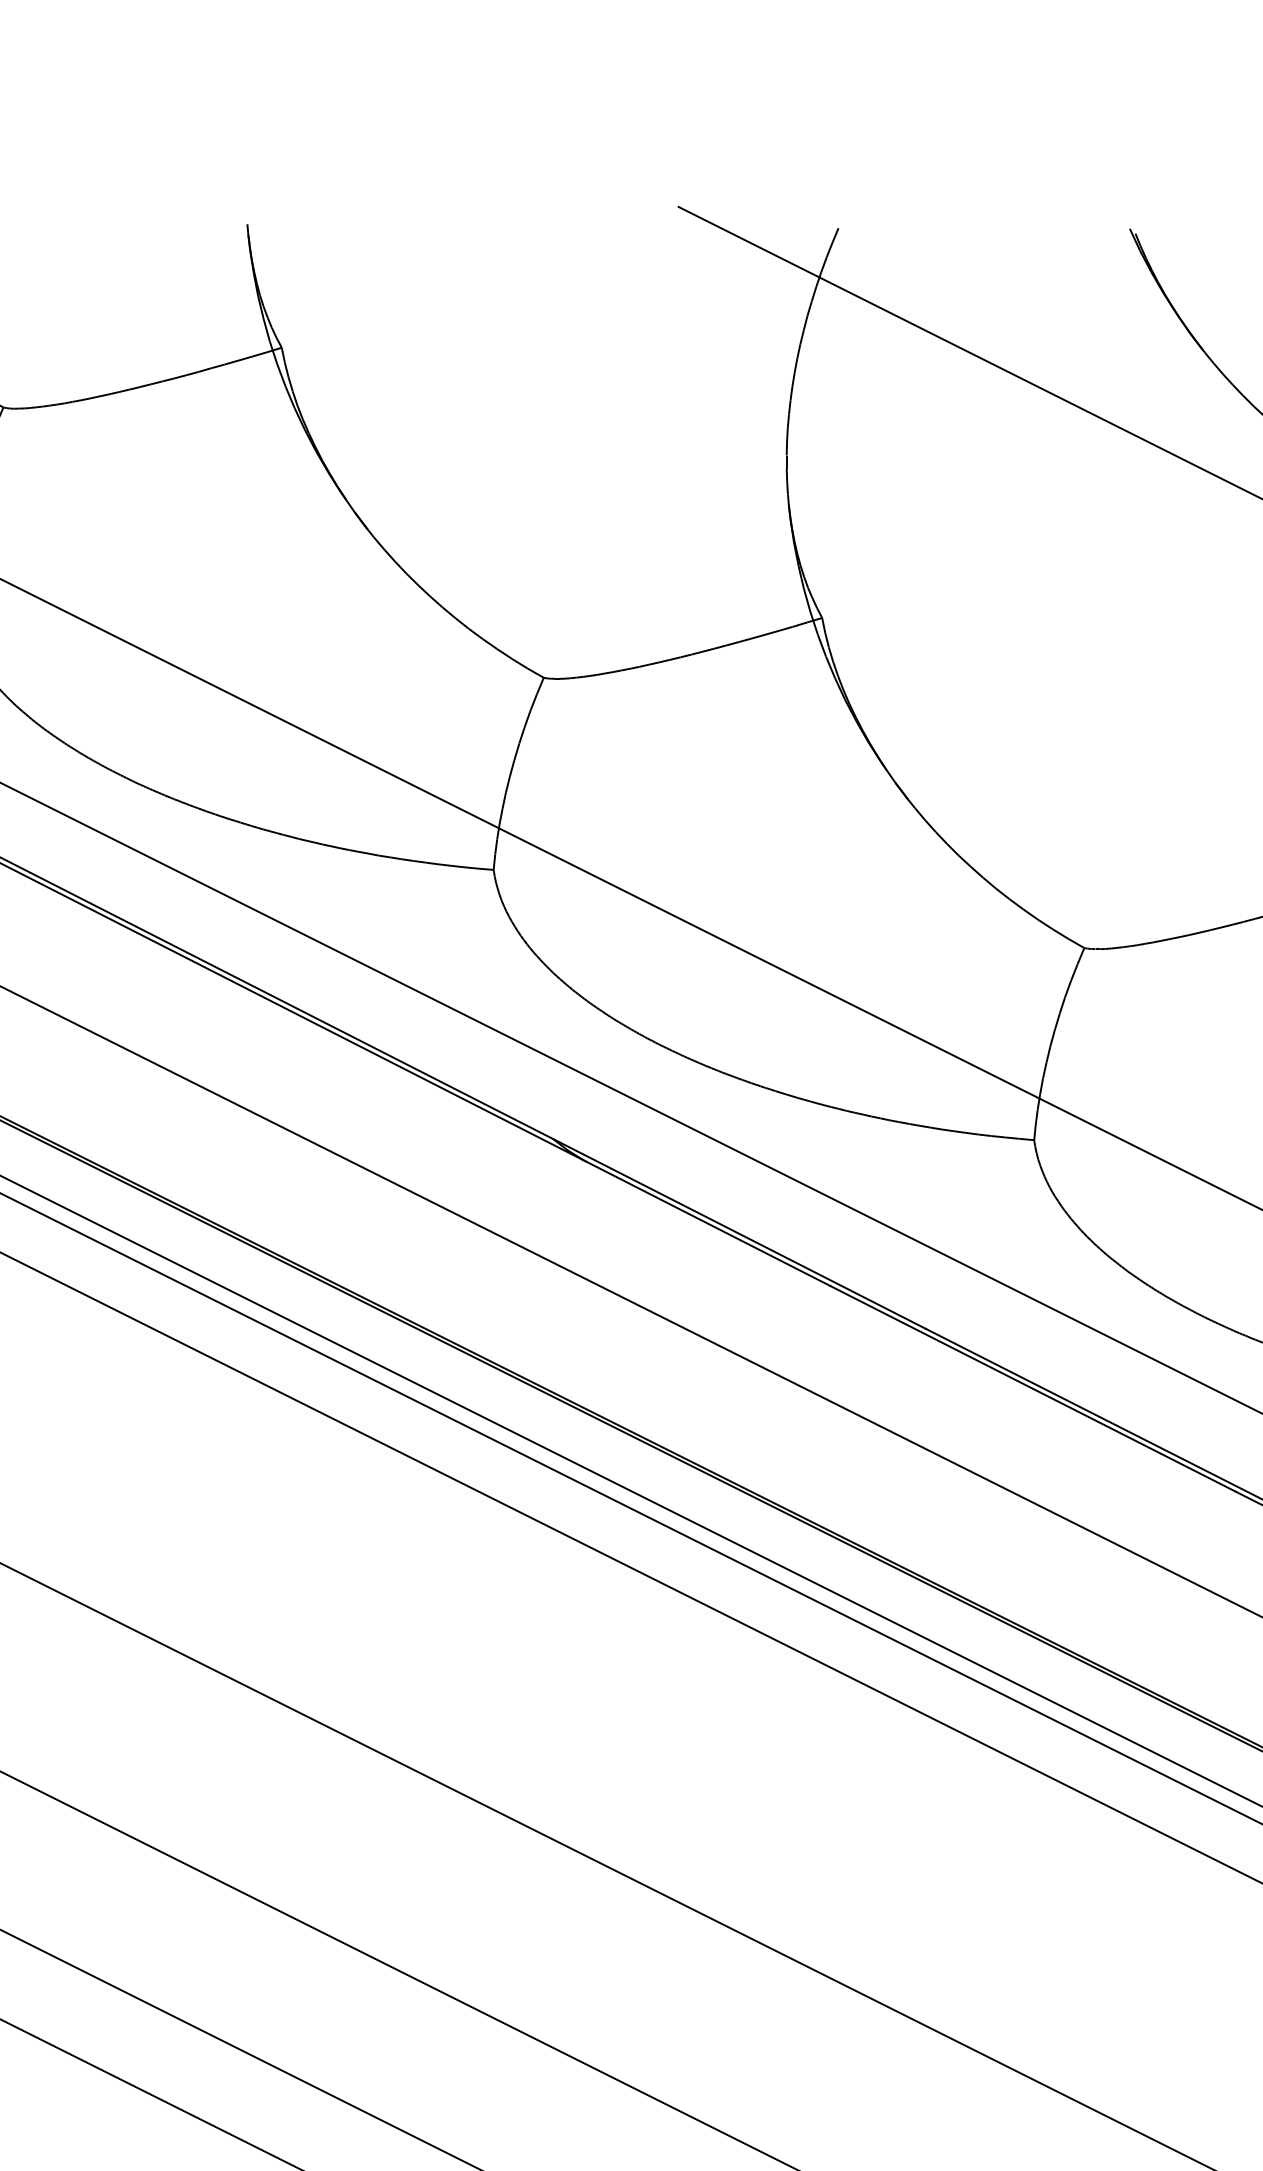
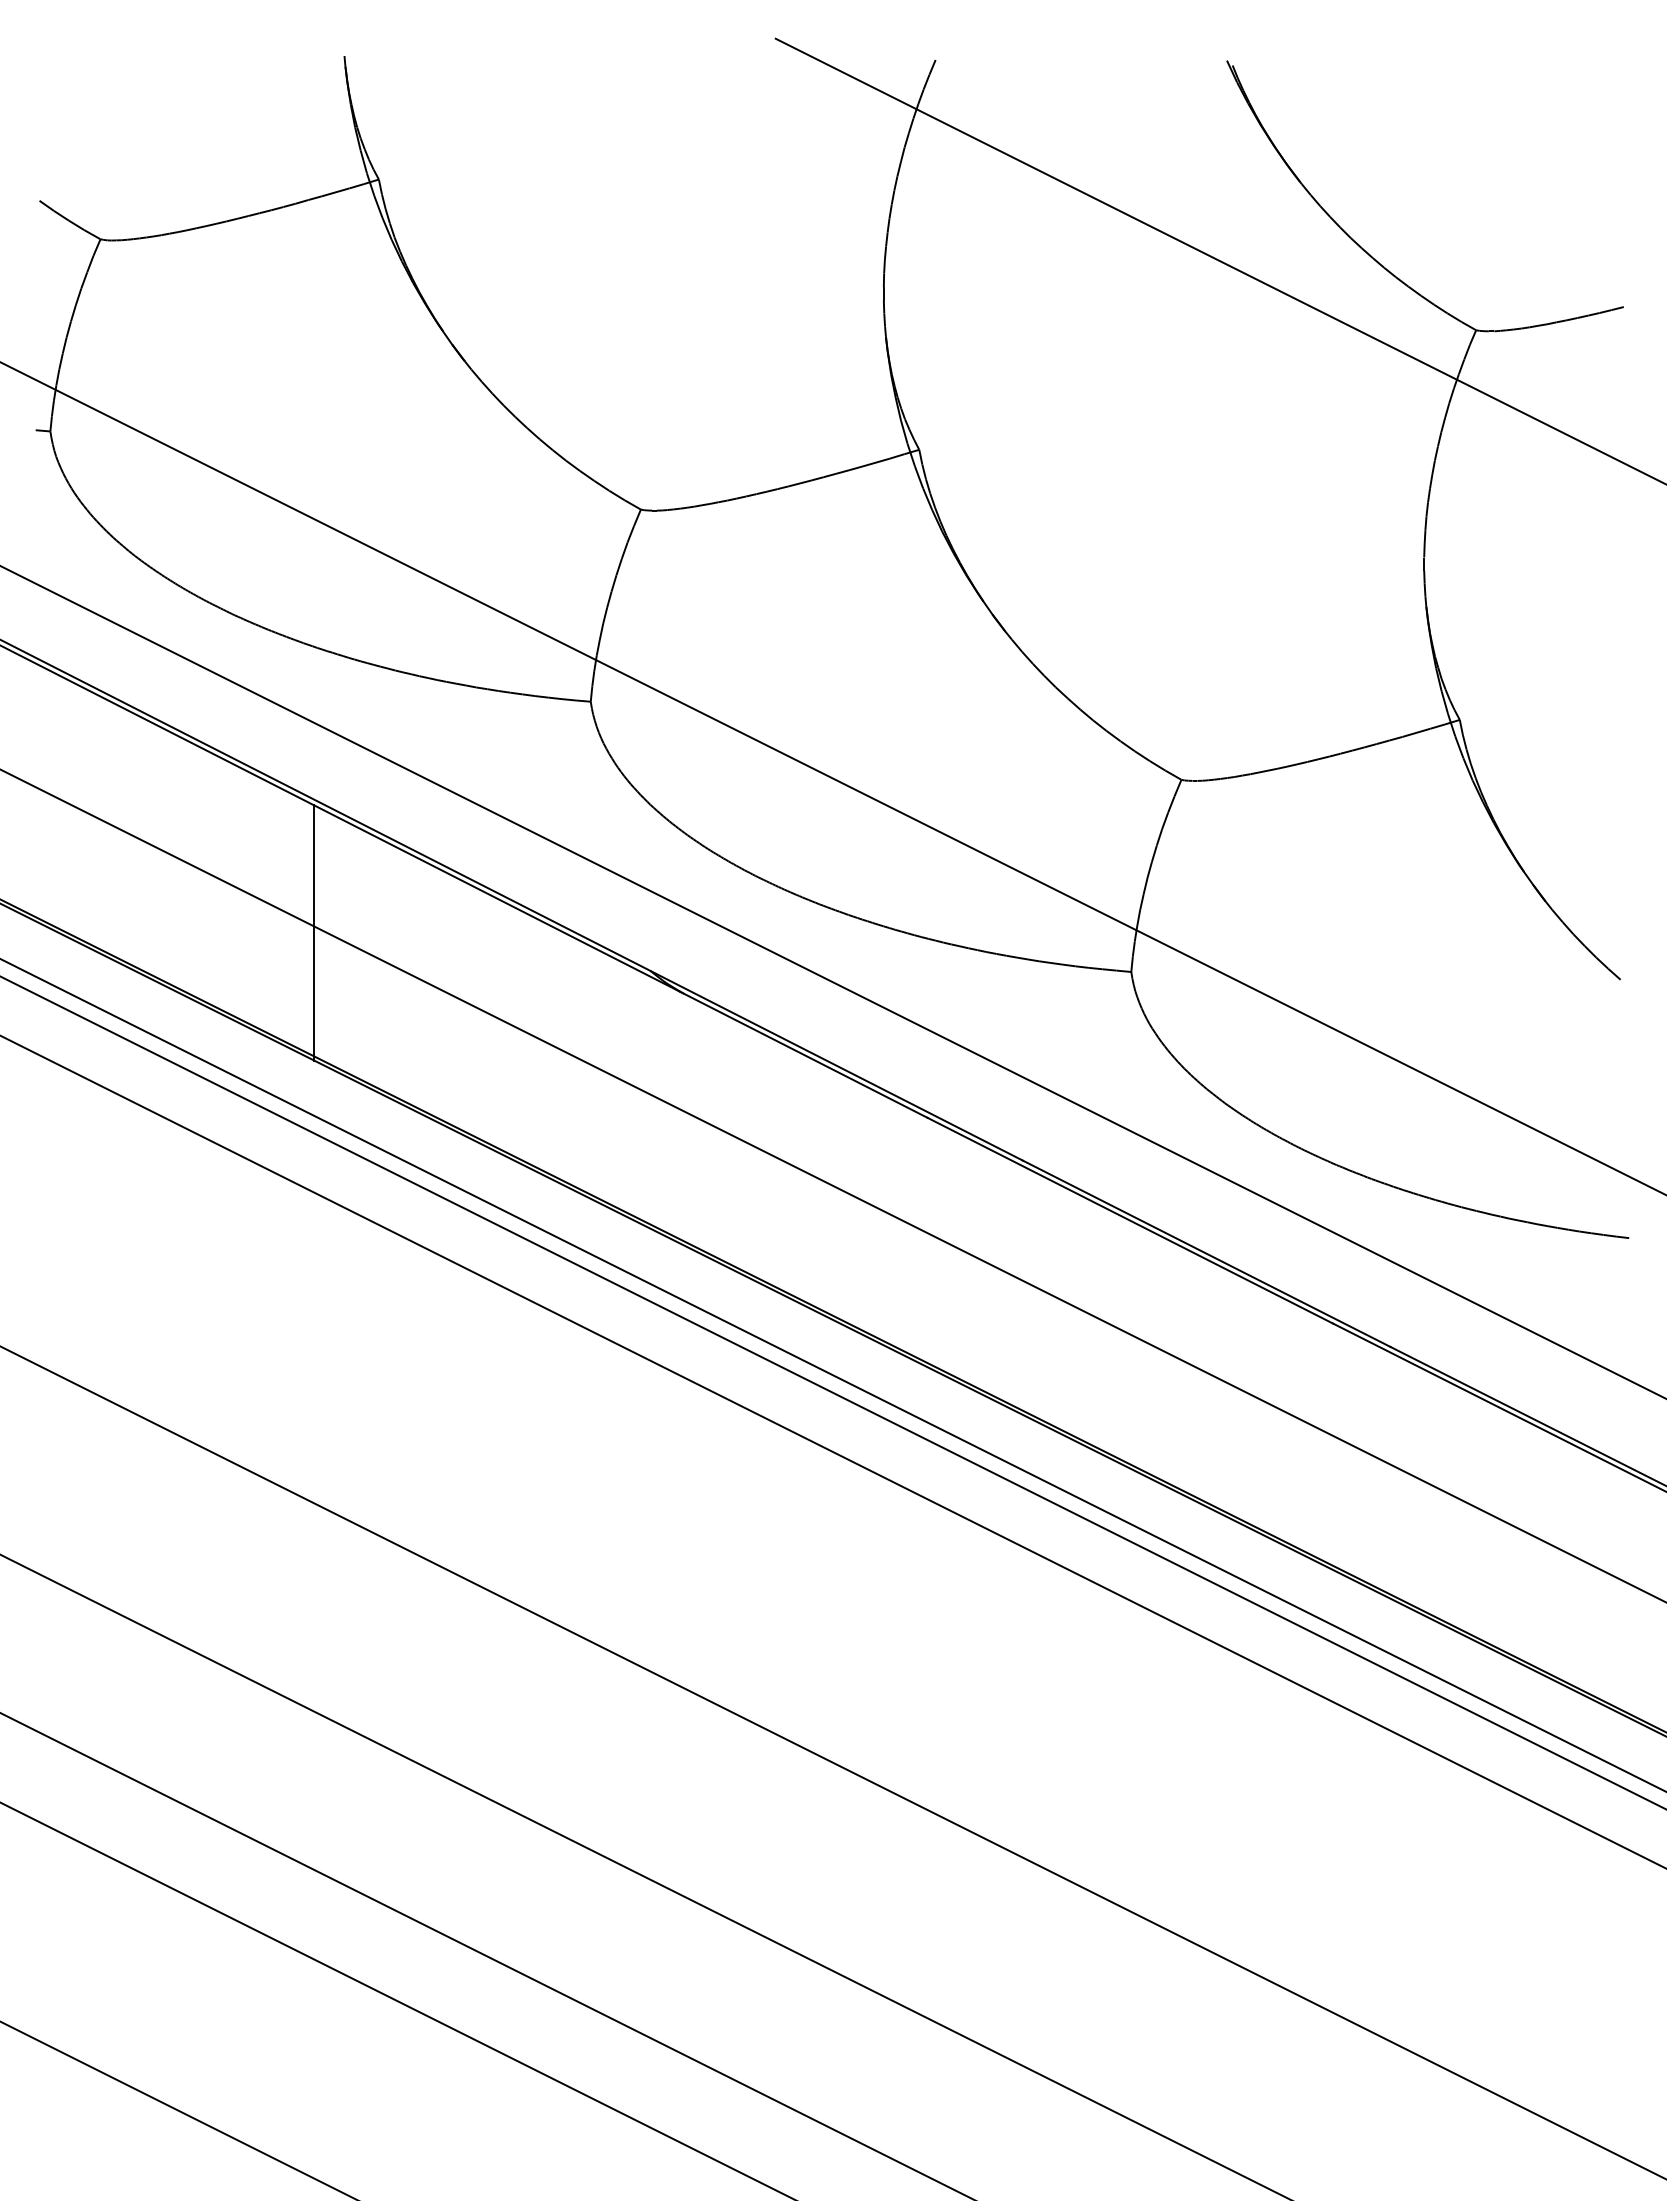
line: (217, 1100) -> (314, 932), added

